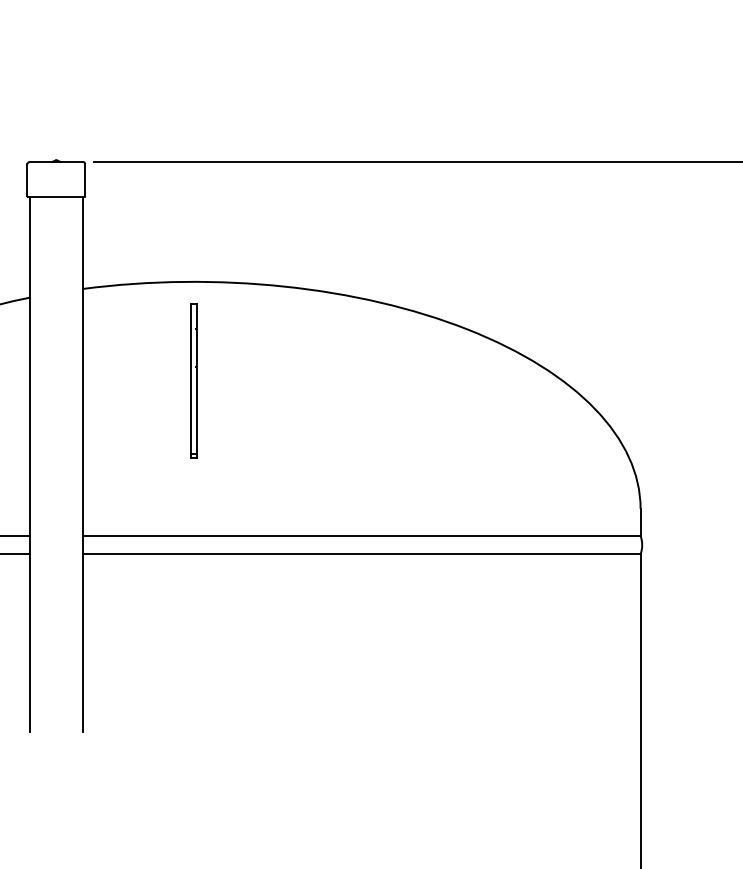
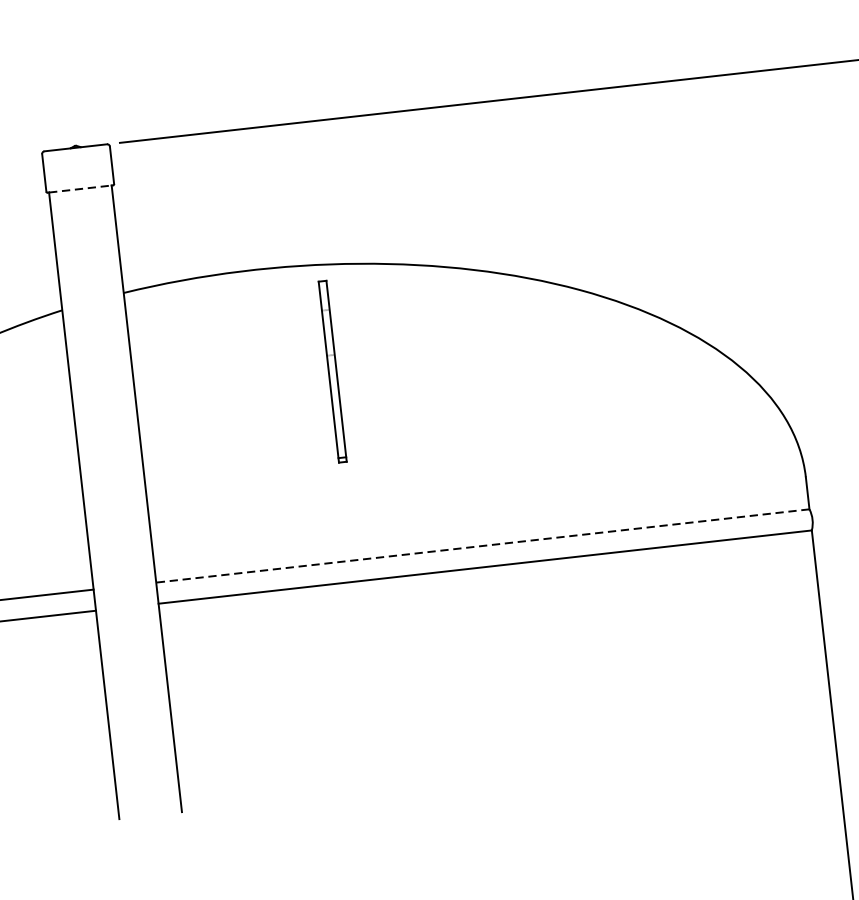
line: (56, 197) -> (80, 189), solid -> dashed
part: (193, 380) -> (332, 371), moved
line: (361, 536) -> (482, 546), solid -> dashed

